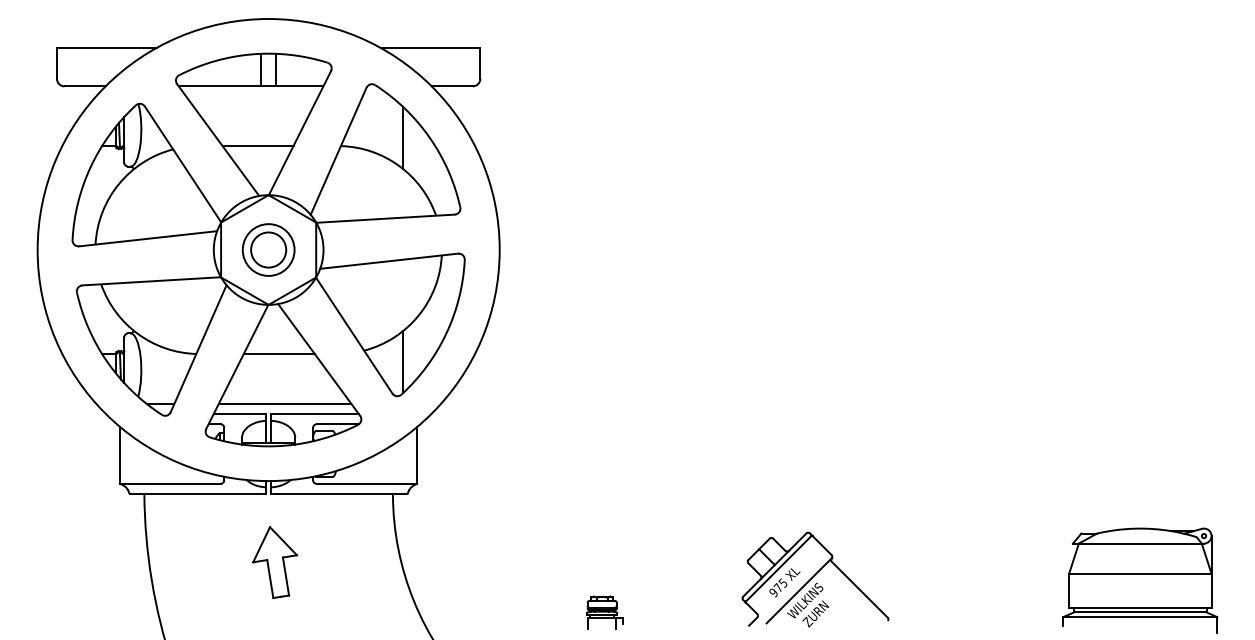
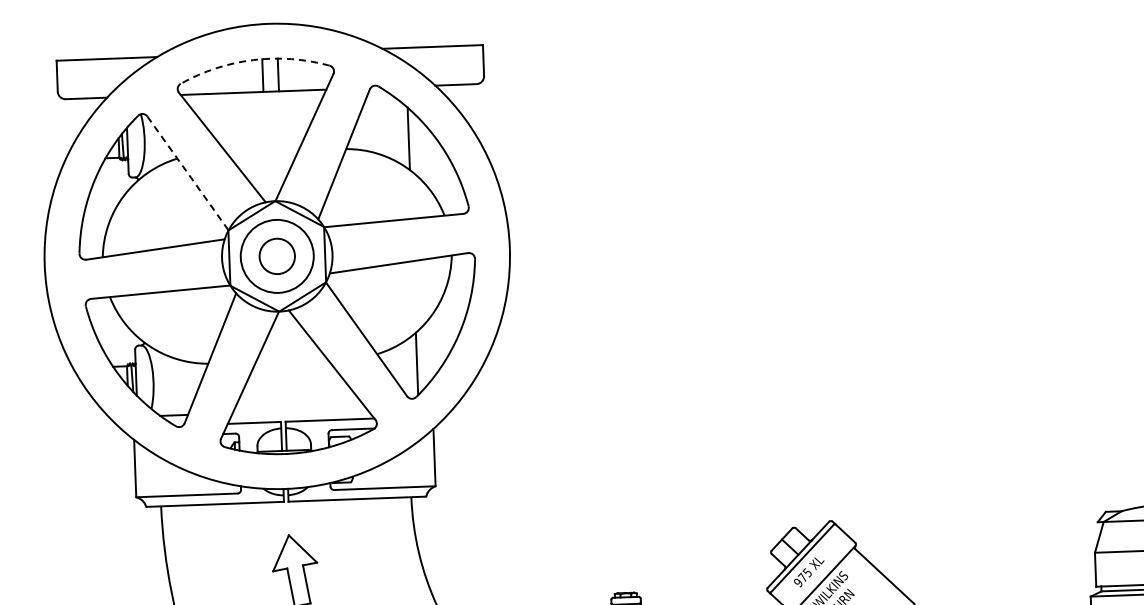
arc: (252, 54) -> (253, 60), solid -> dashed
line: (257, 146) -> (262, 152), removed
line: (183, 164) -> (188, 173), solid -> dashed
circle: (268, 249) -> (277, 255), size x1.4
line: (278, 353) -> (290, 360), removed
line: (284, 404) -> (298, 411), removed

